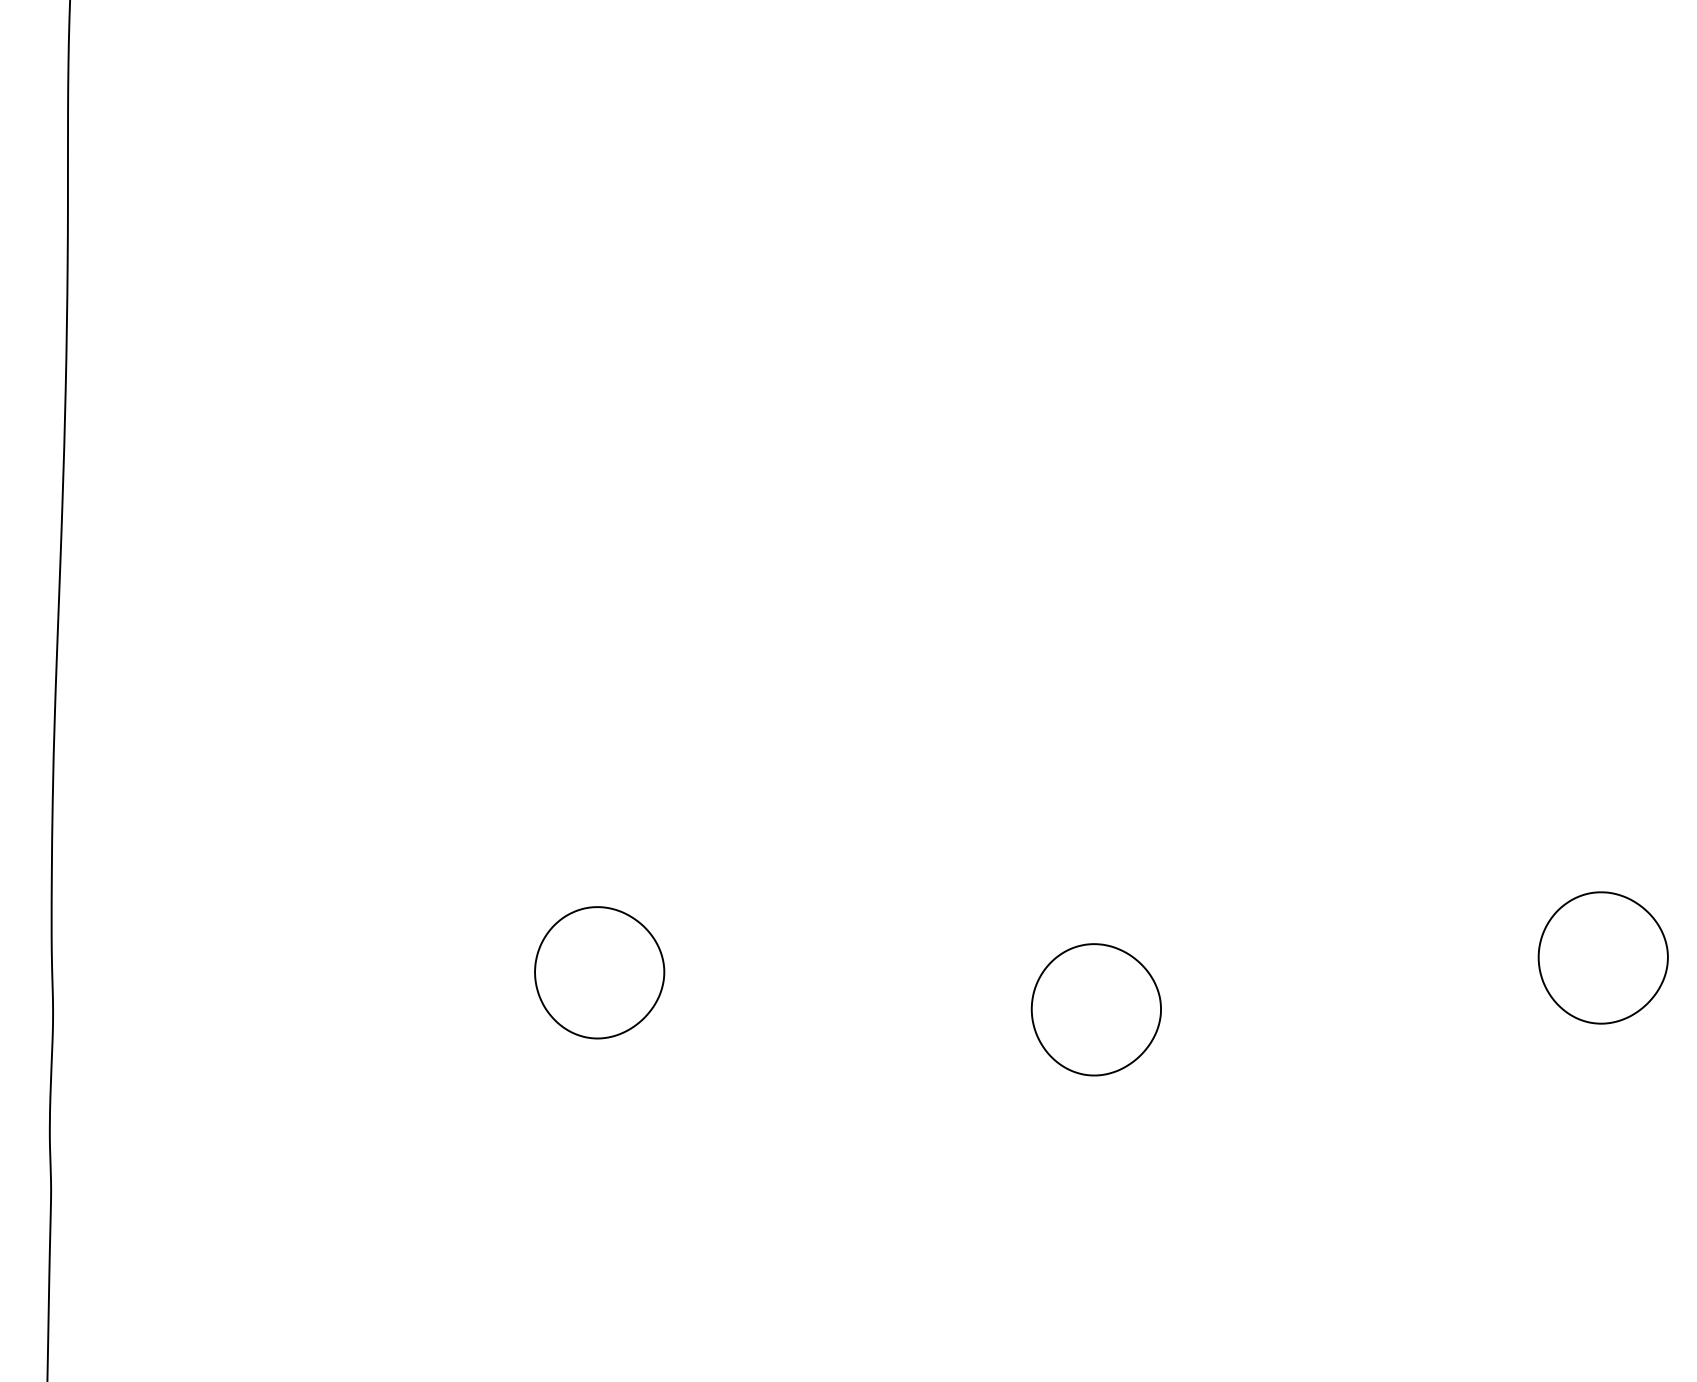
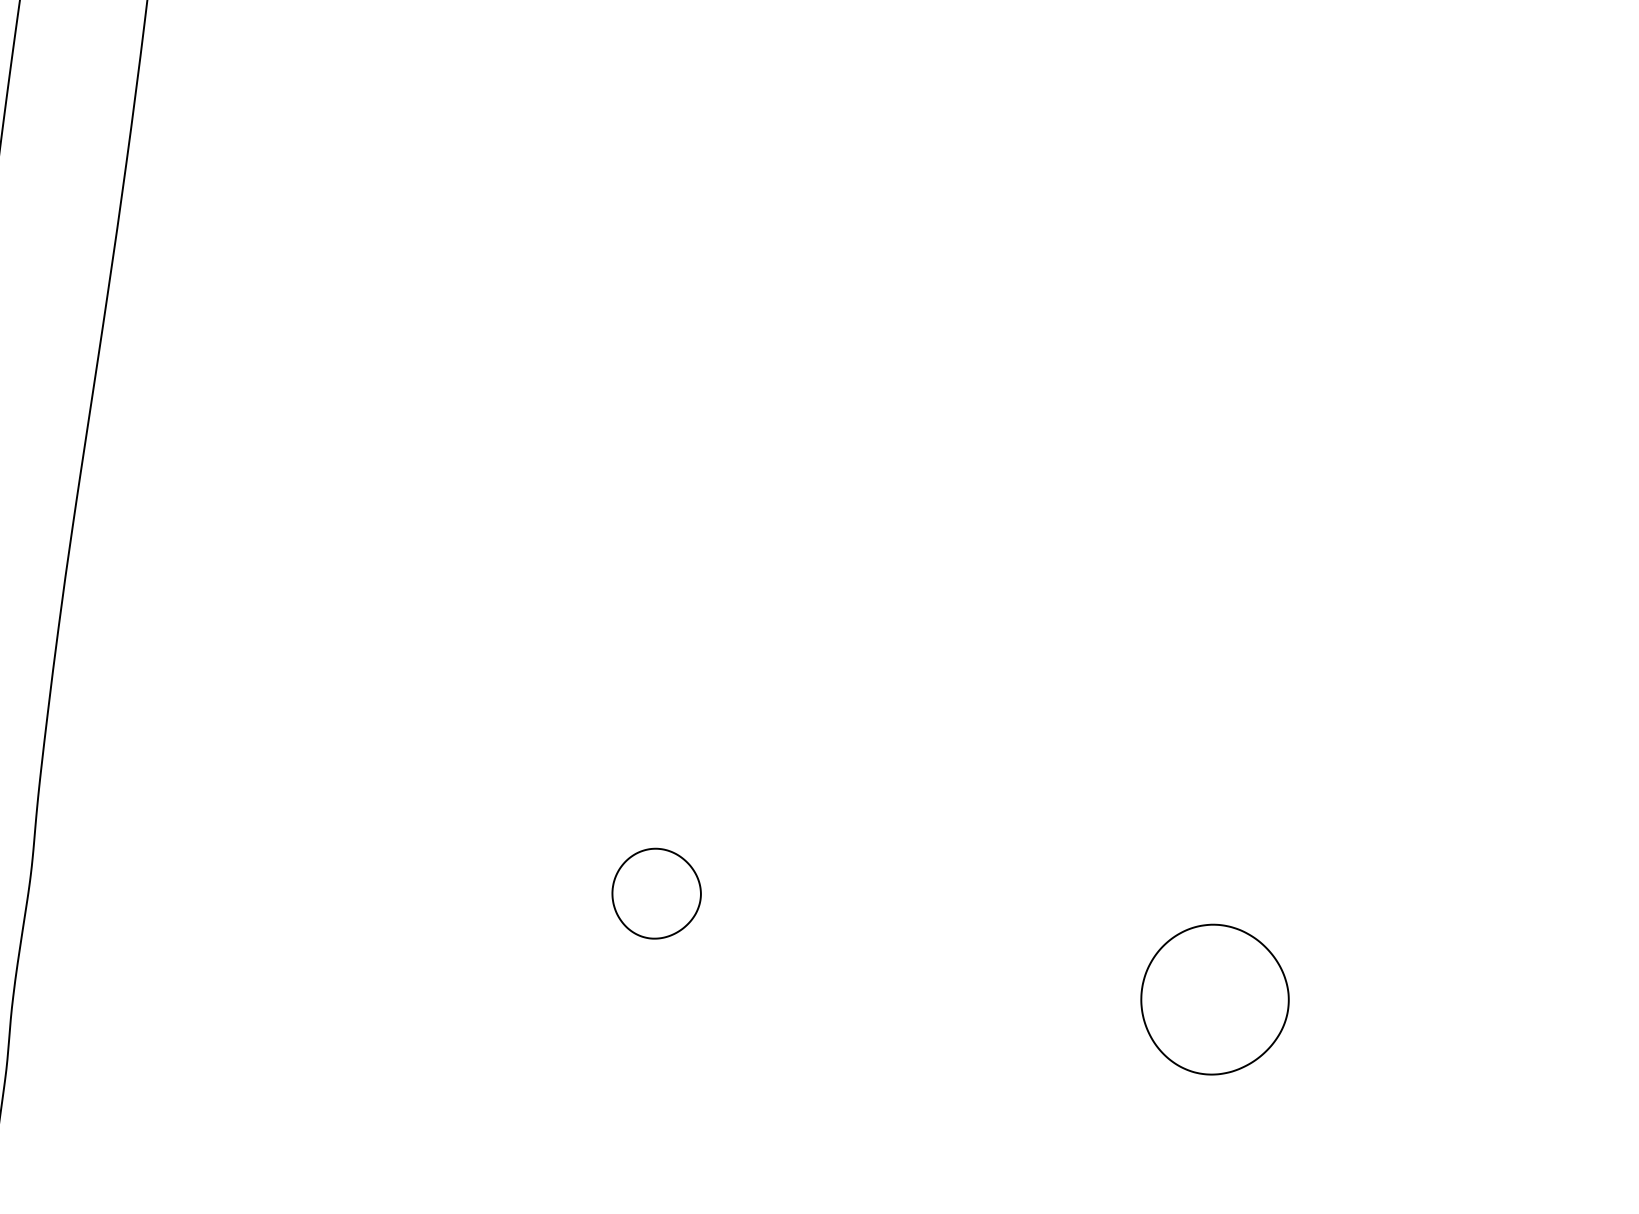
part: (599, 972) -> (656, 893), size x0.6

